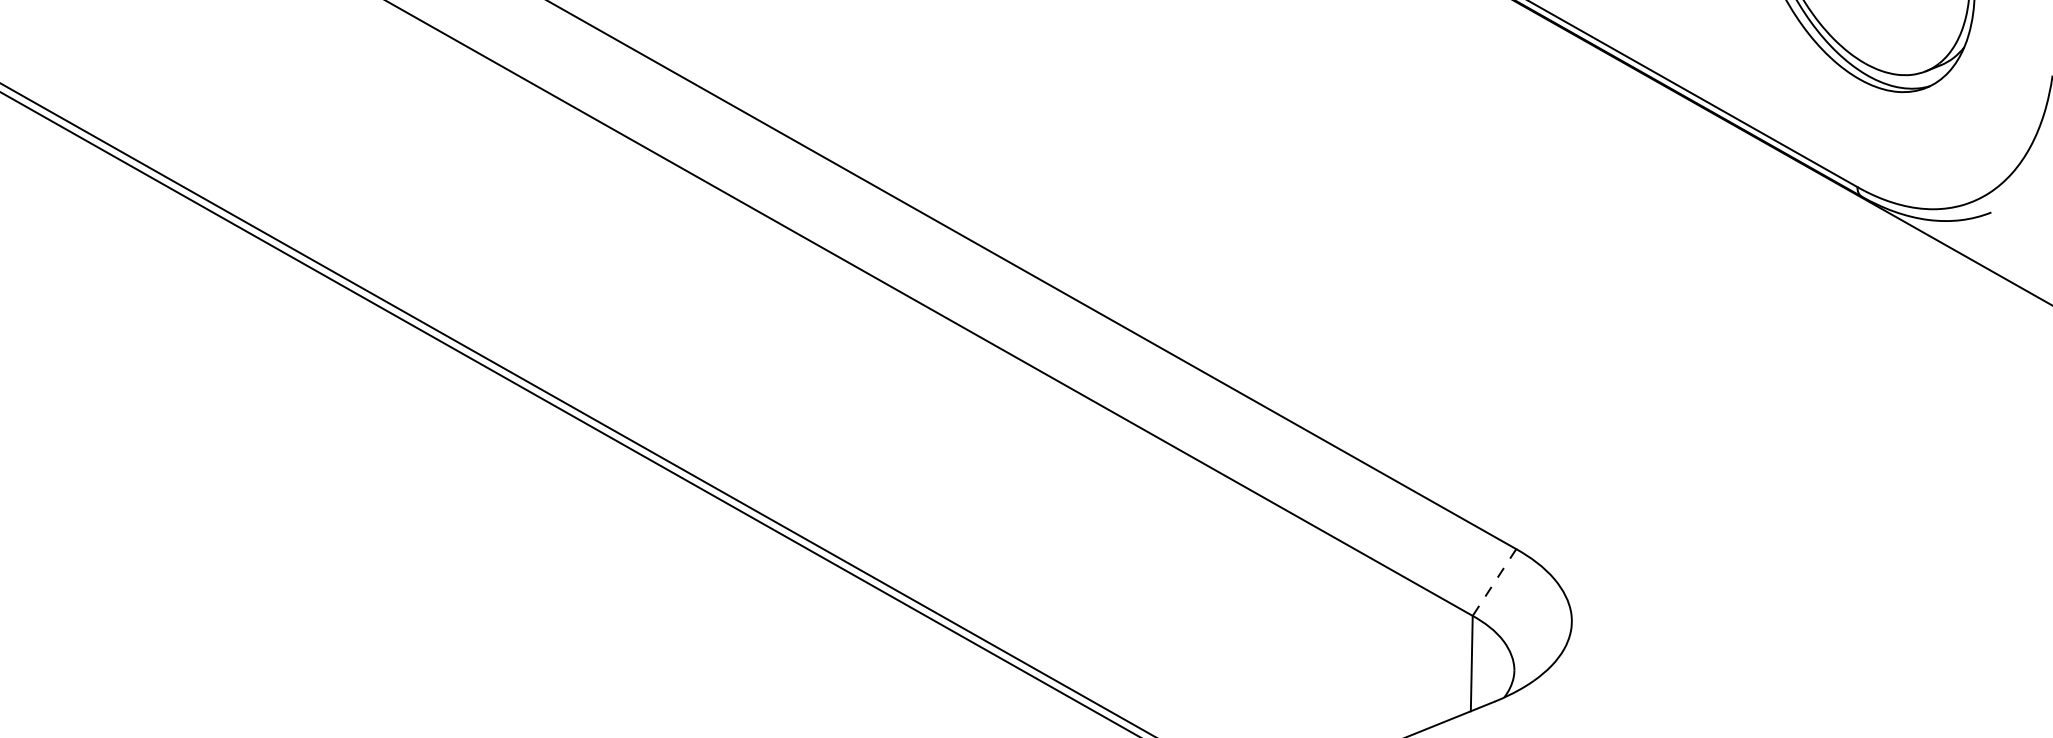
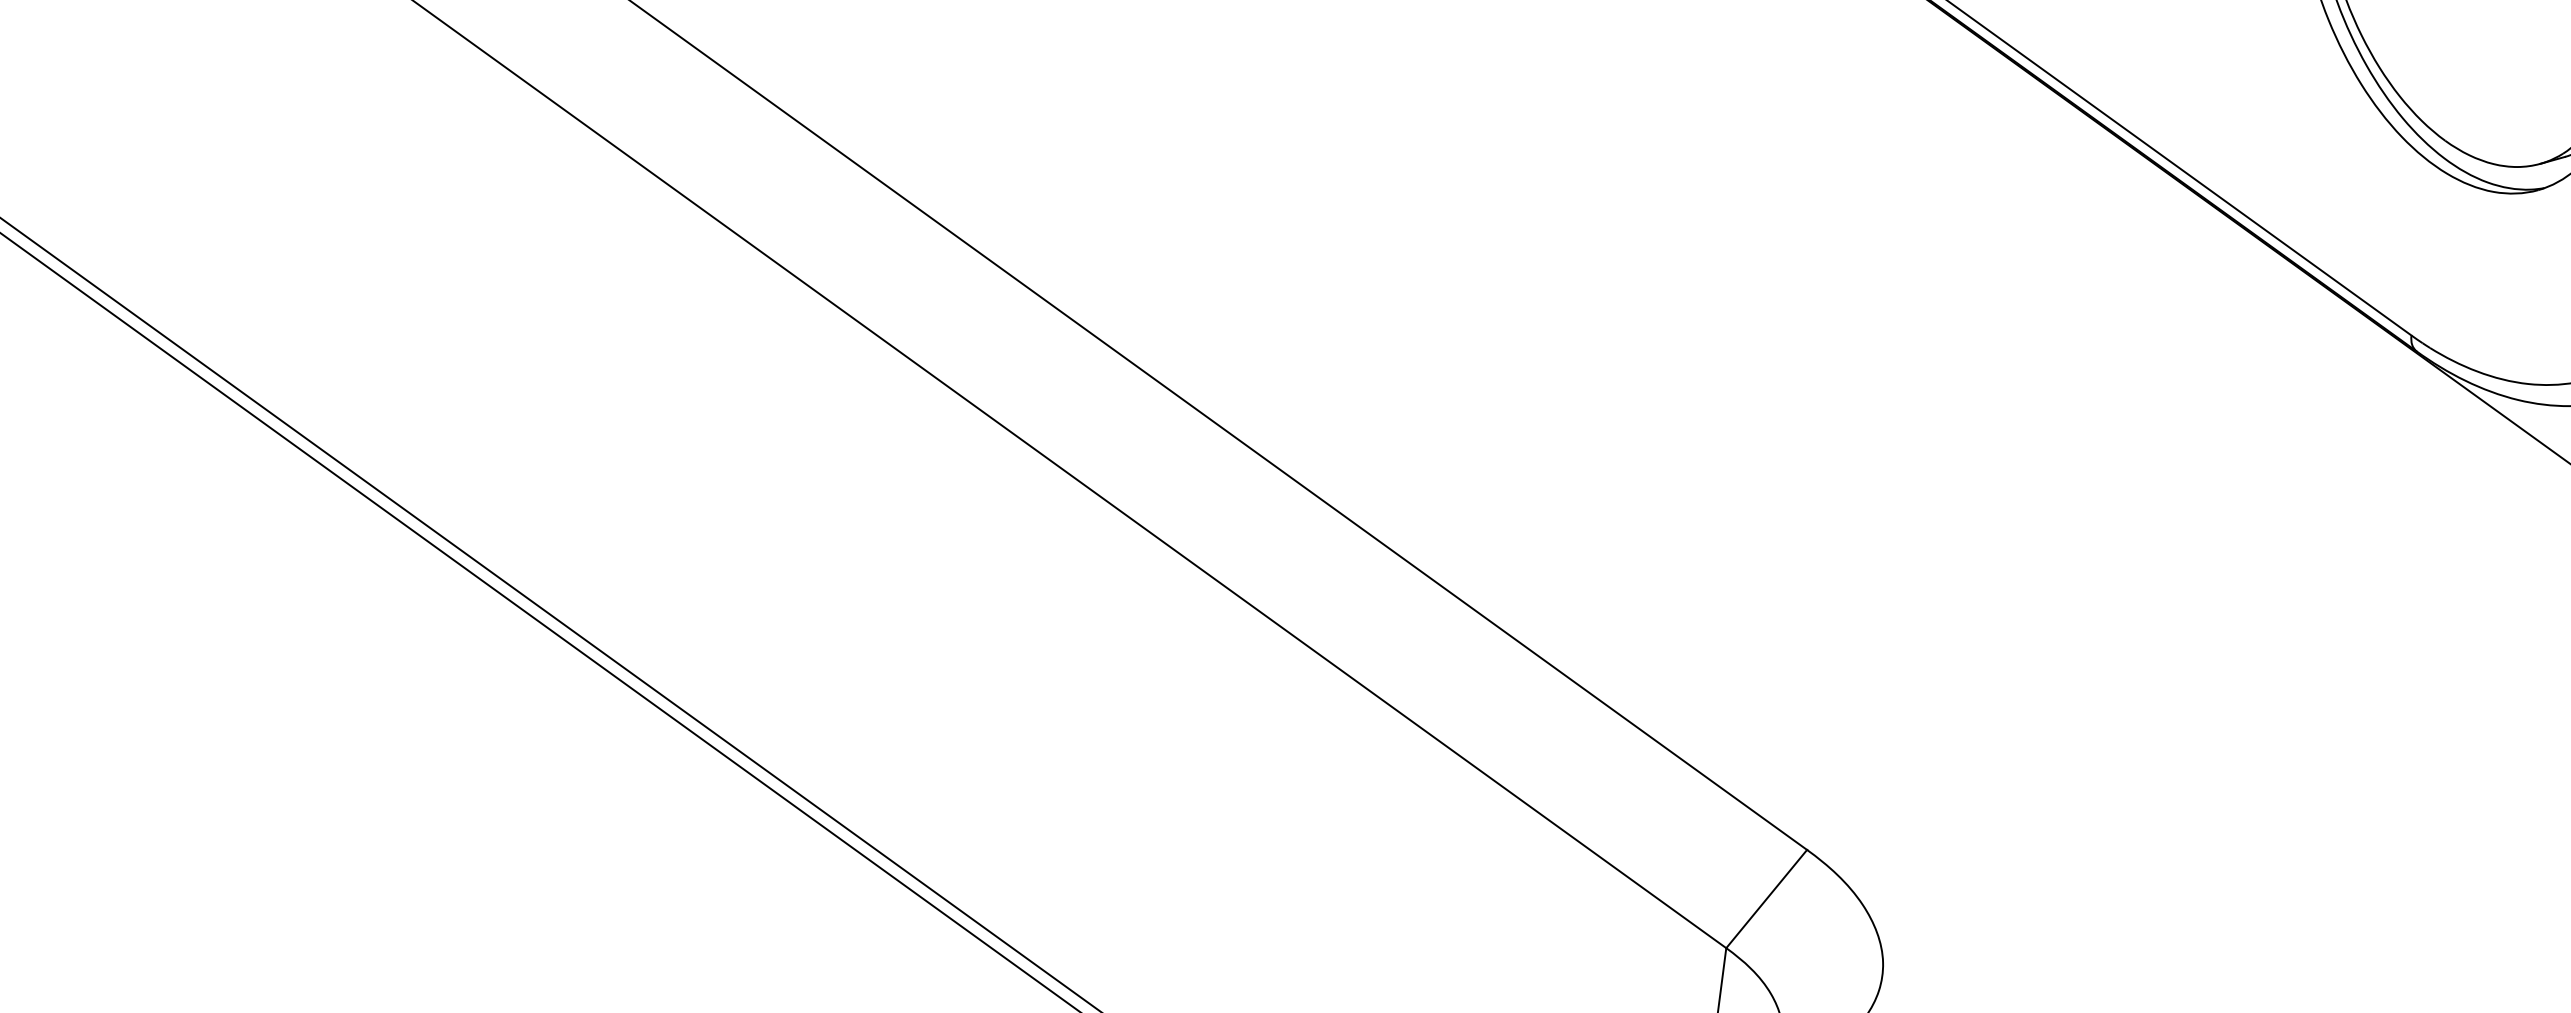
line: (1494, 582) -> (1766, 899), dashed -> solid

